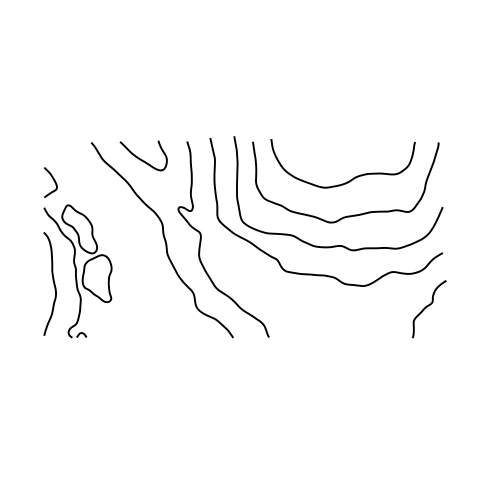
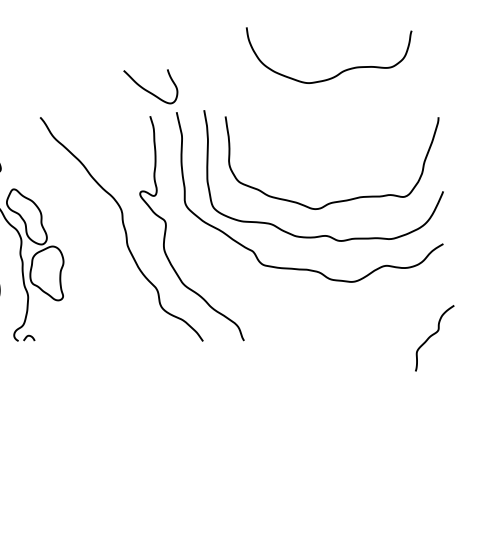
curve: (142, 159) -> (149, 90), moved
curve: (353, 177) -> (340, 71), moved
curve: (427, 307) -> (432, 336), moved

